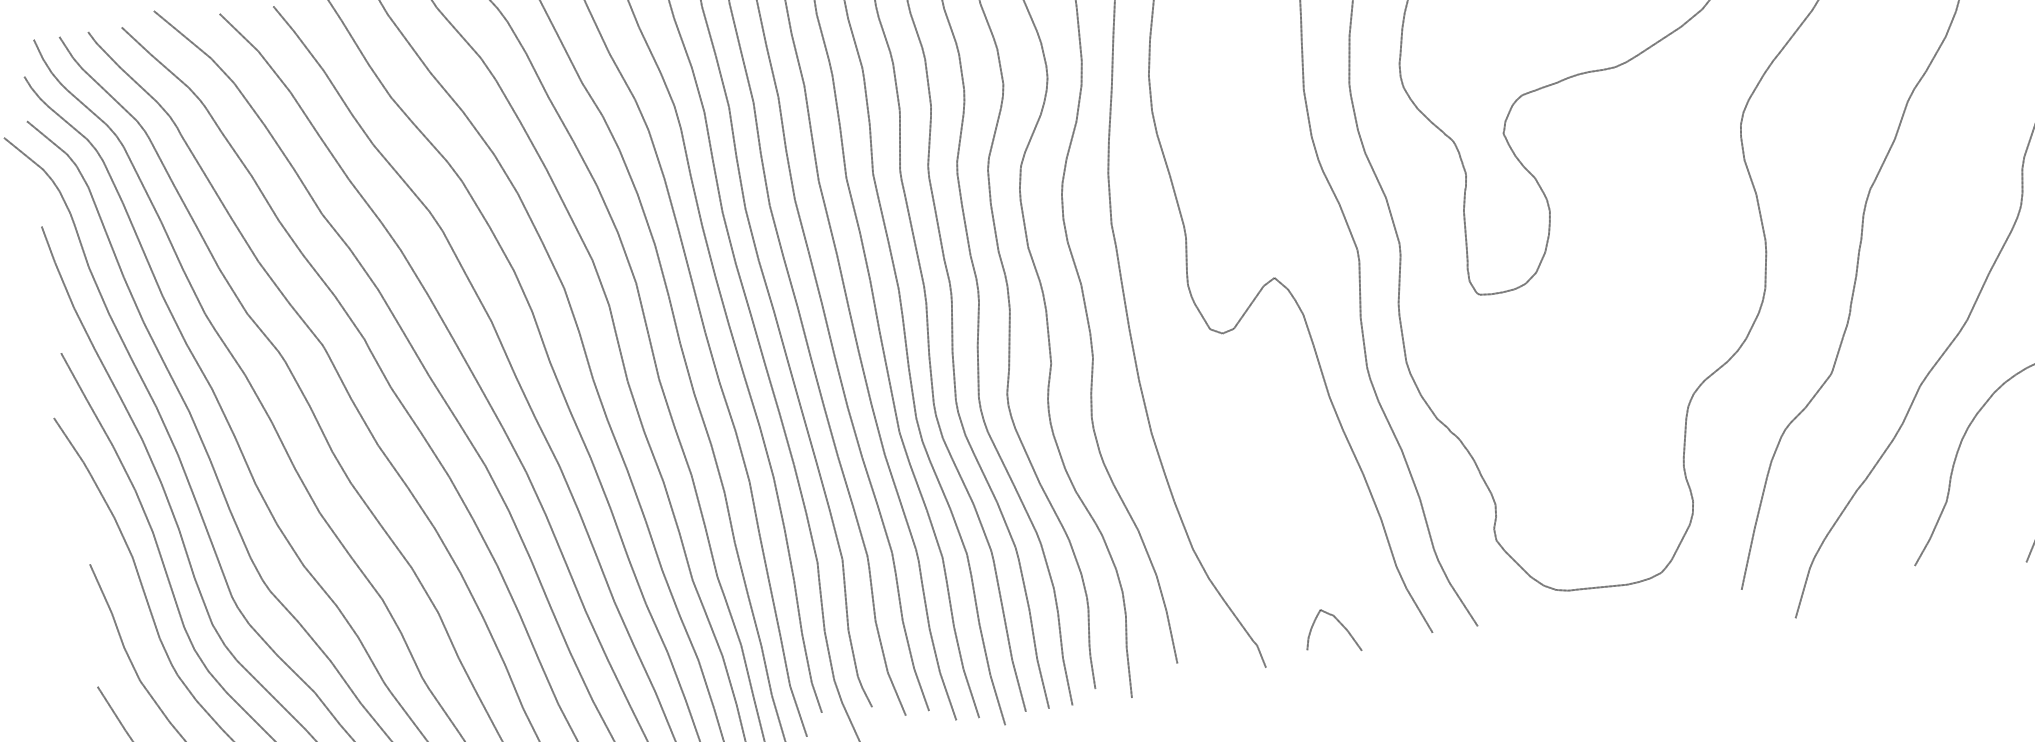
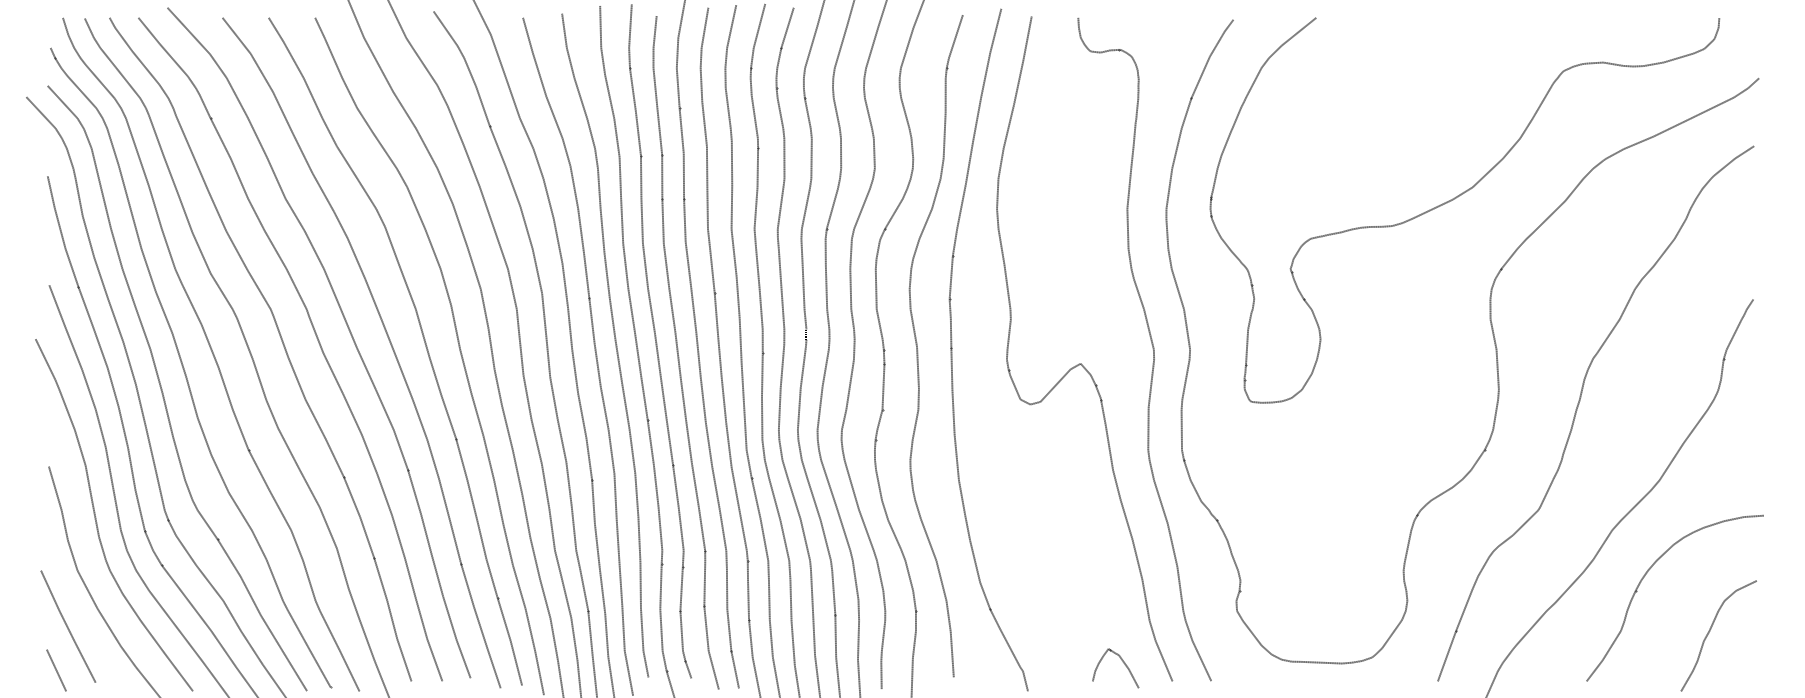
curve: (1340, 624) -> (1123, 663), moved

